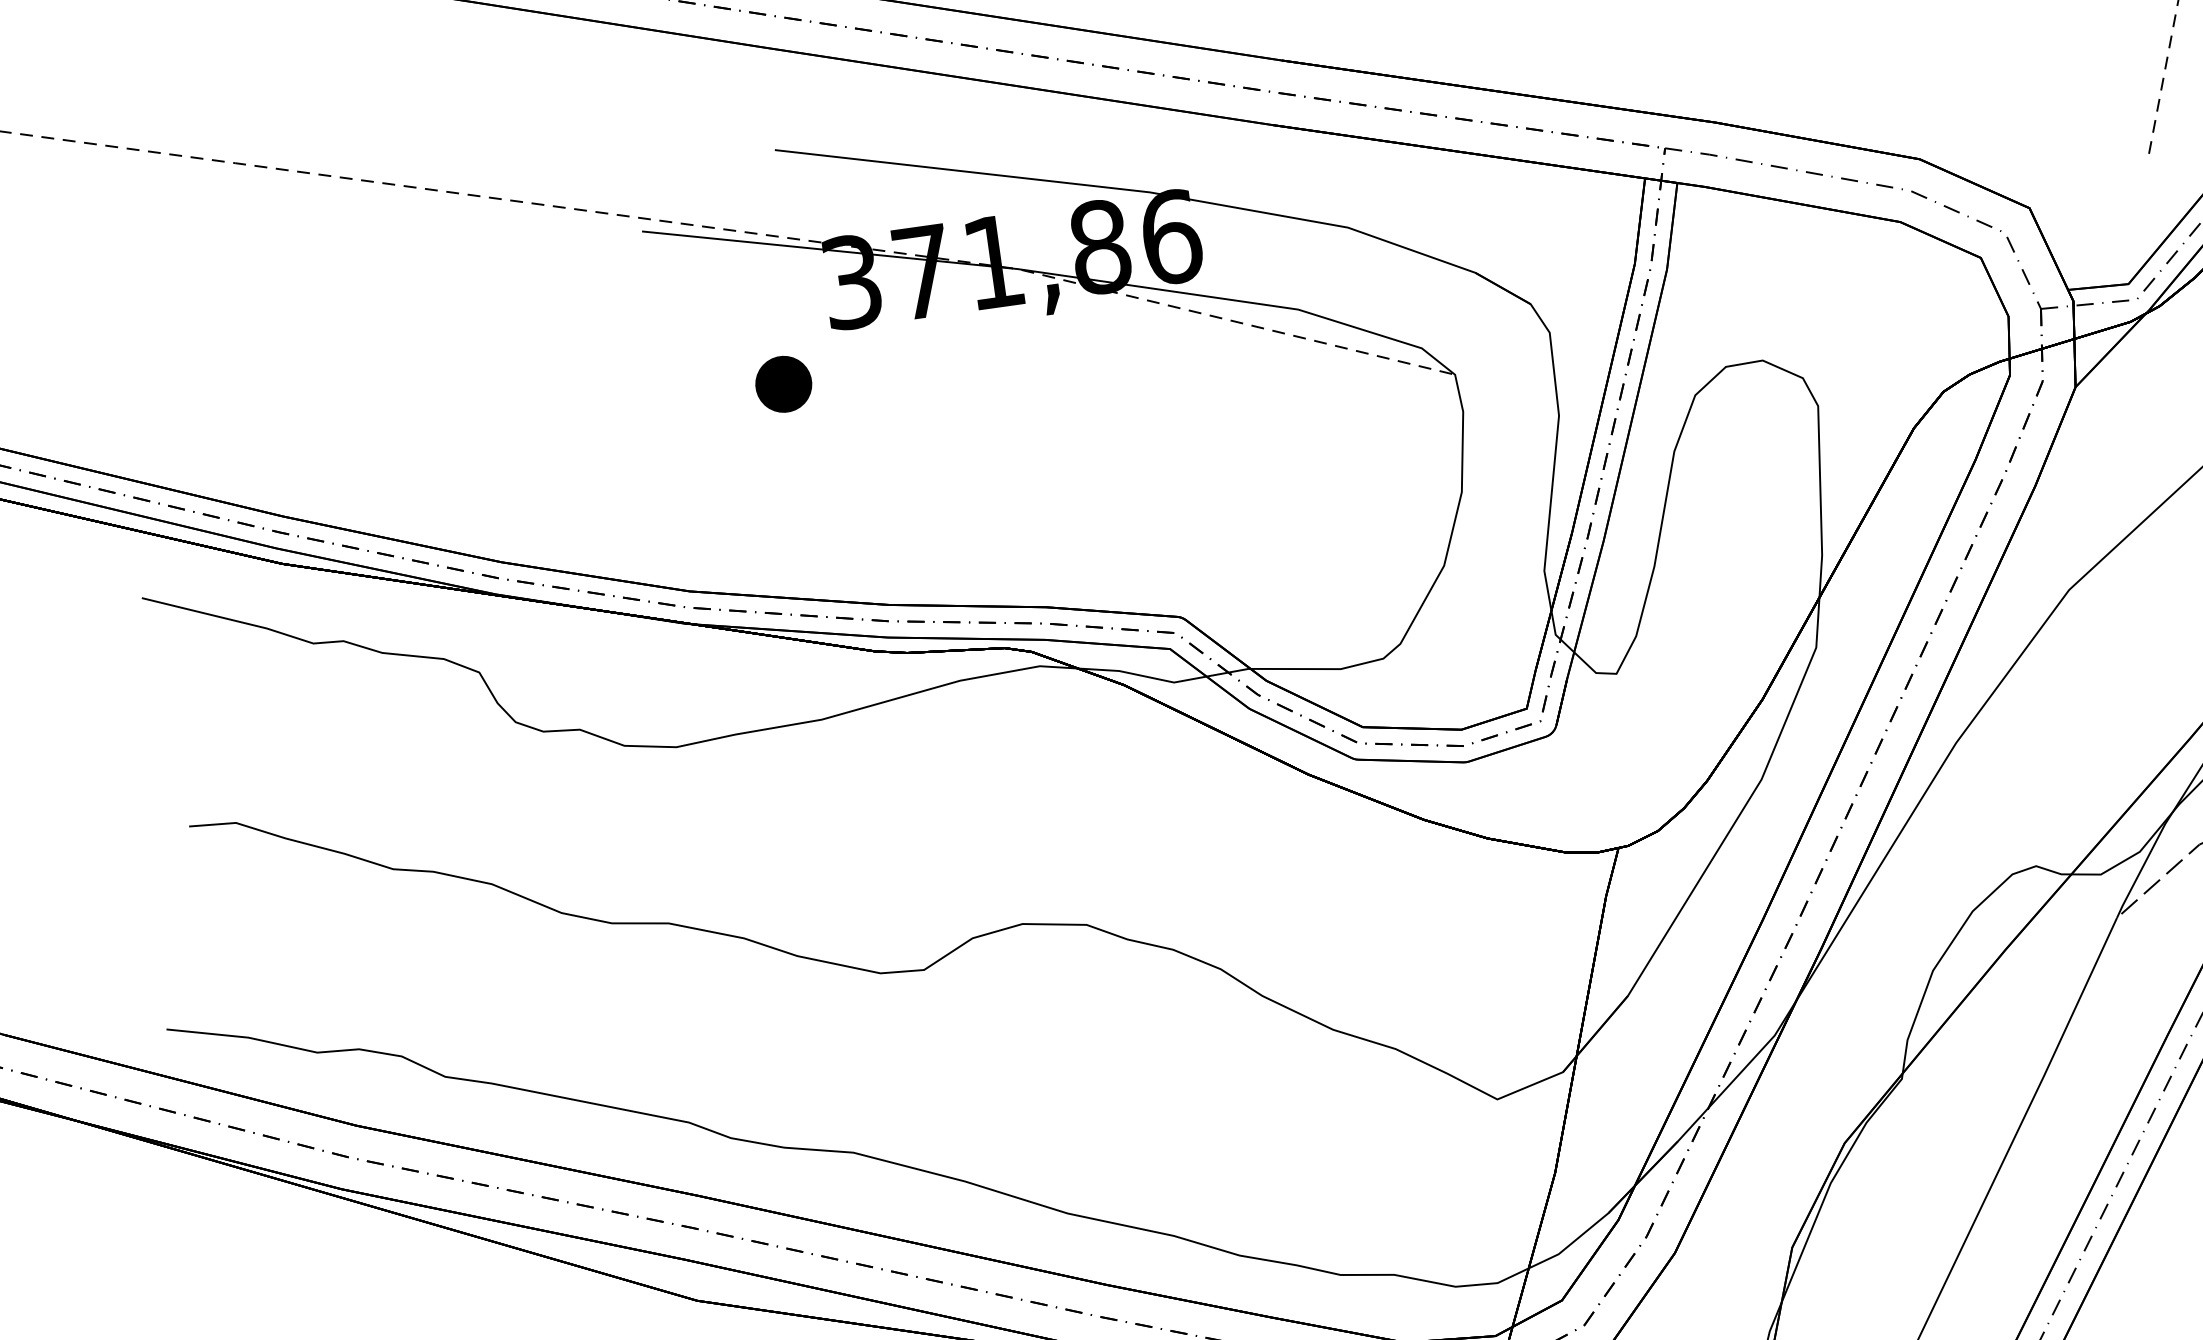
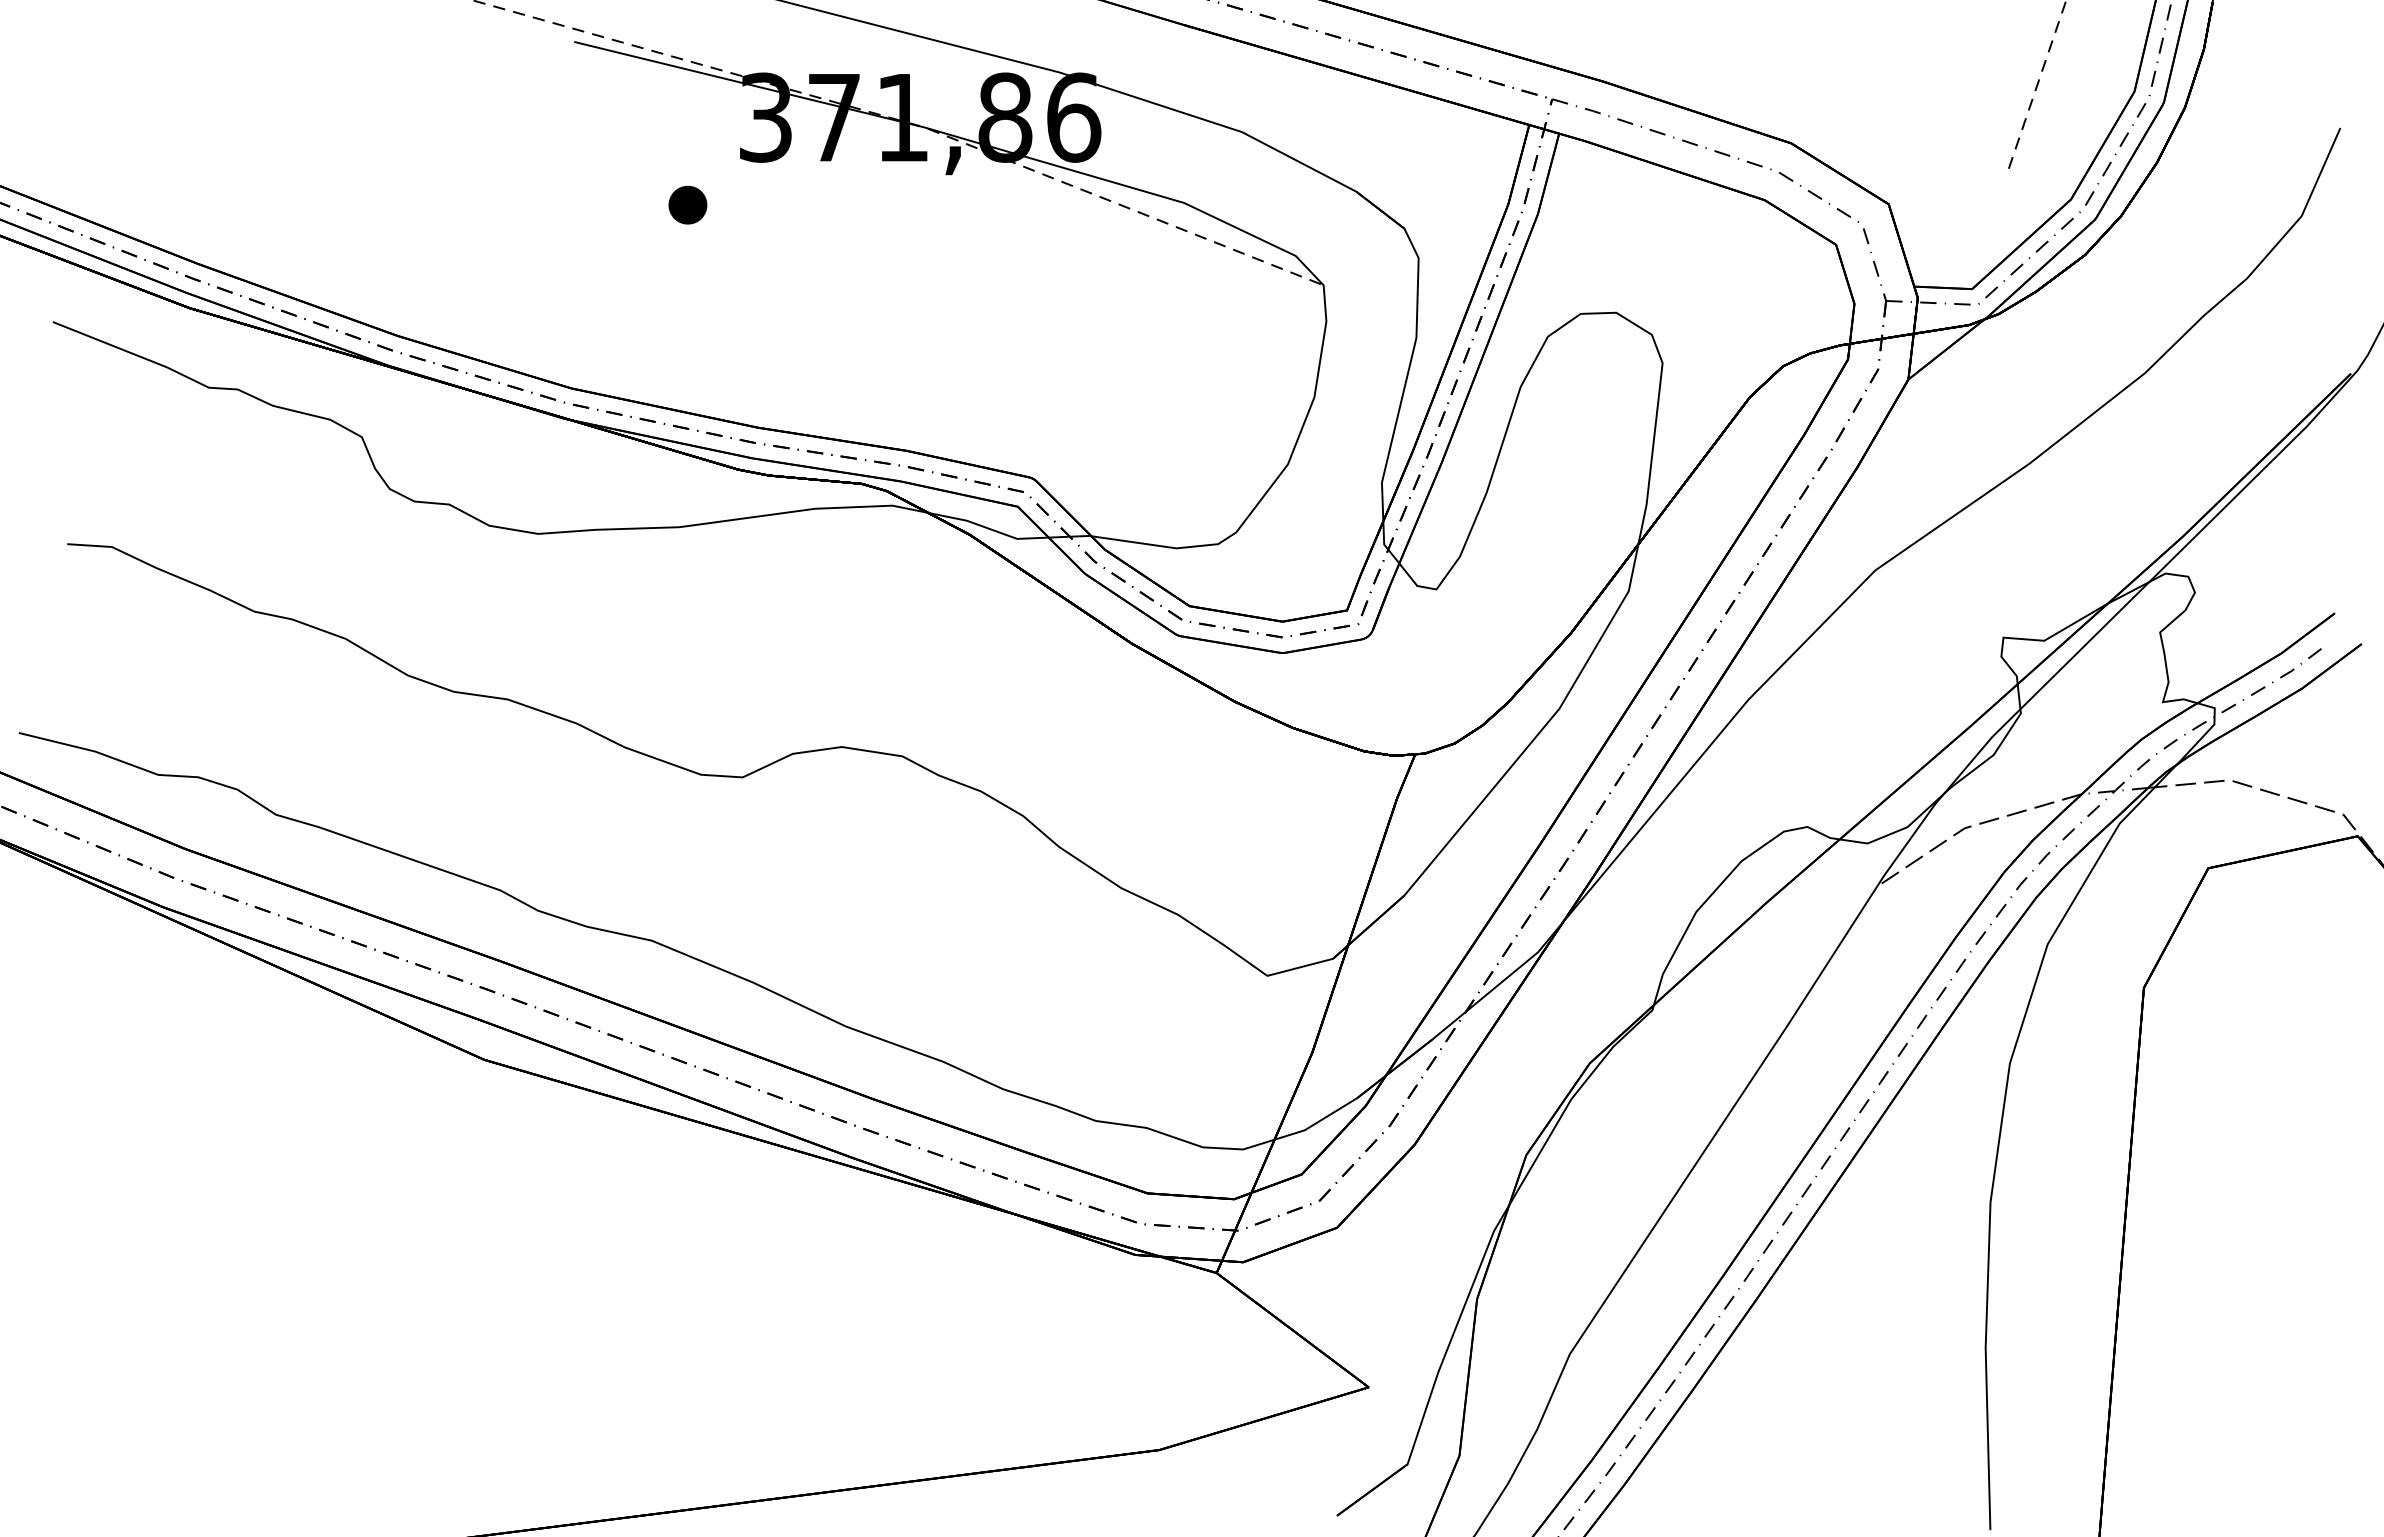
part: (783, 383) -> (687, 204), size x0.71

